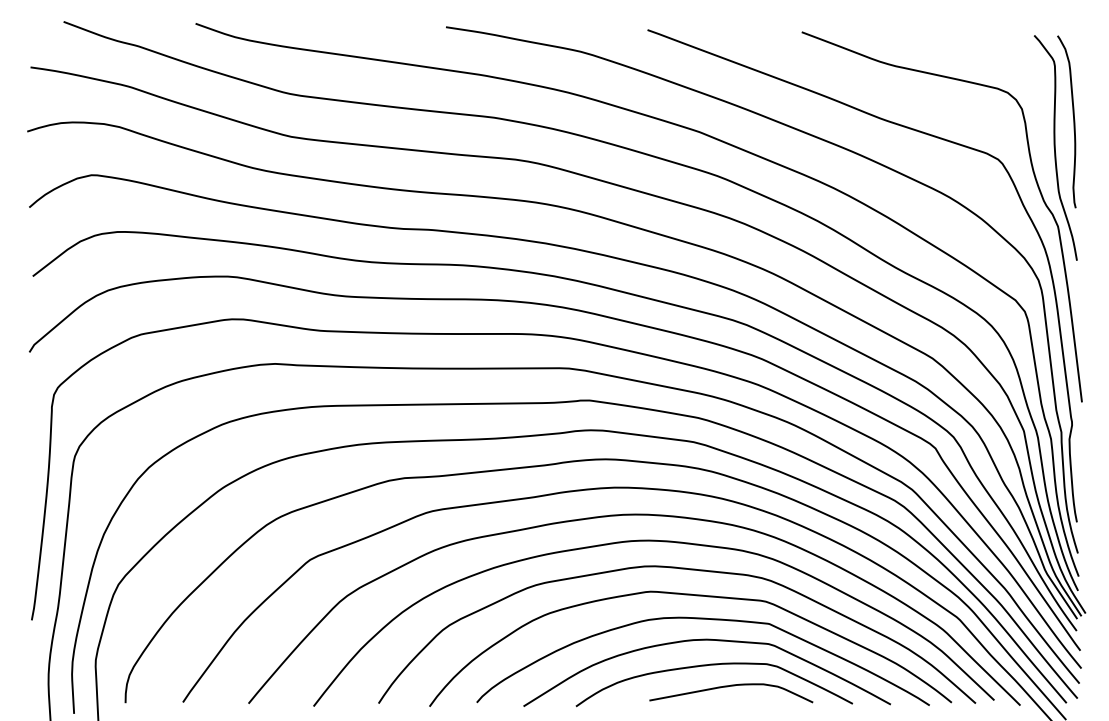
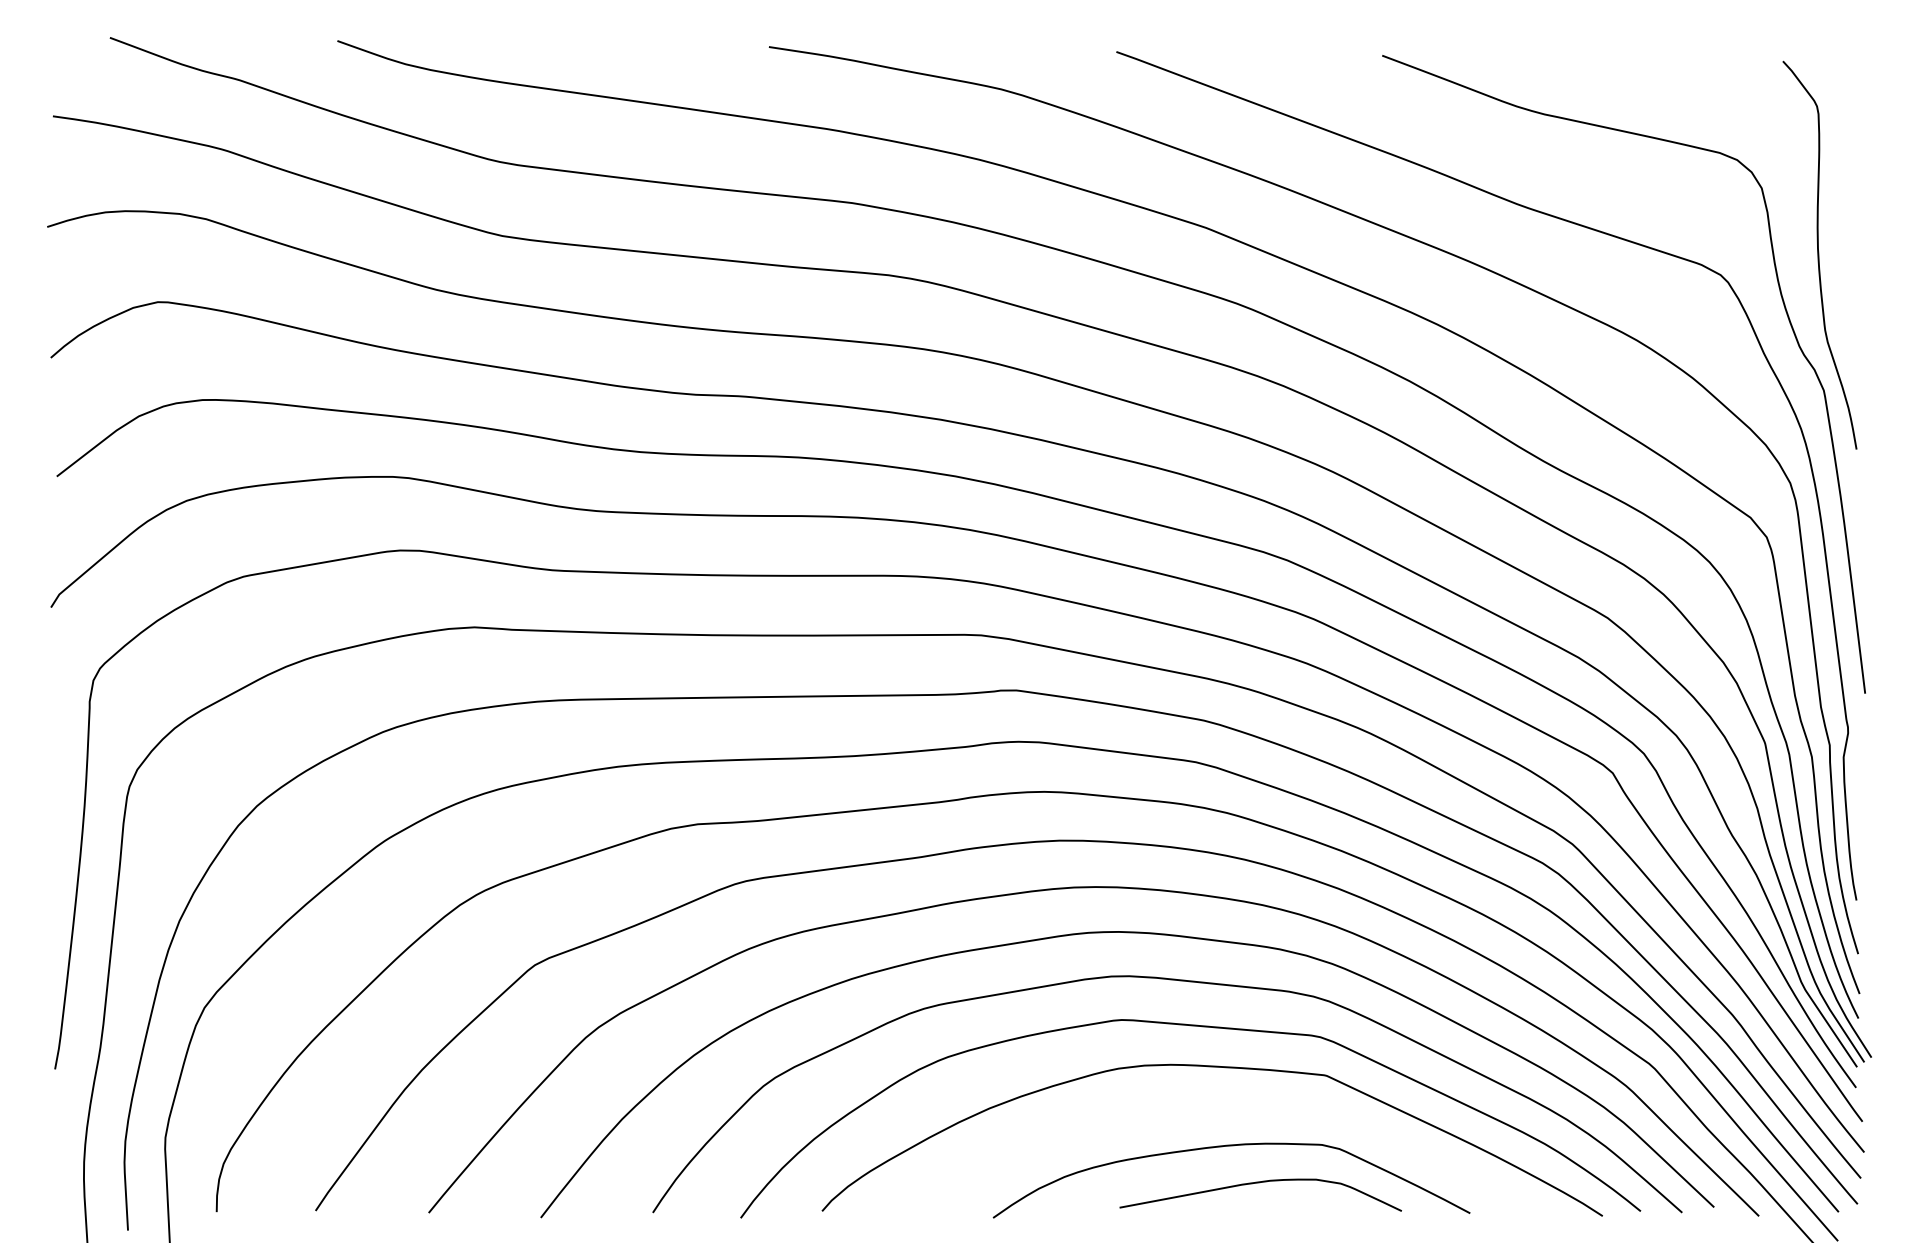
curve: (1073, 121) -> (1850, 209), removed
curve: (706, 640) -> (1217, 1104), removed

